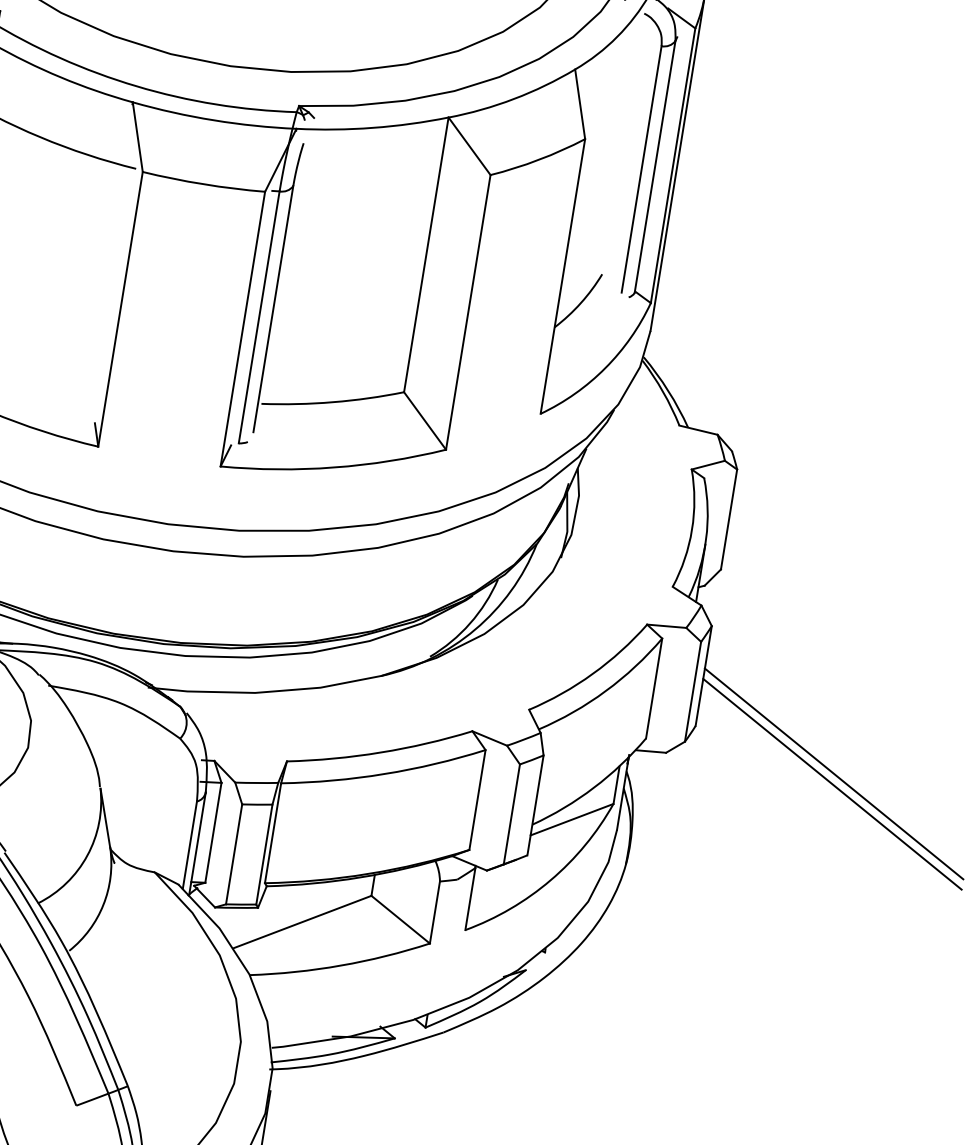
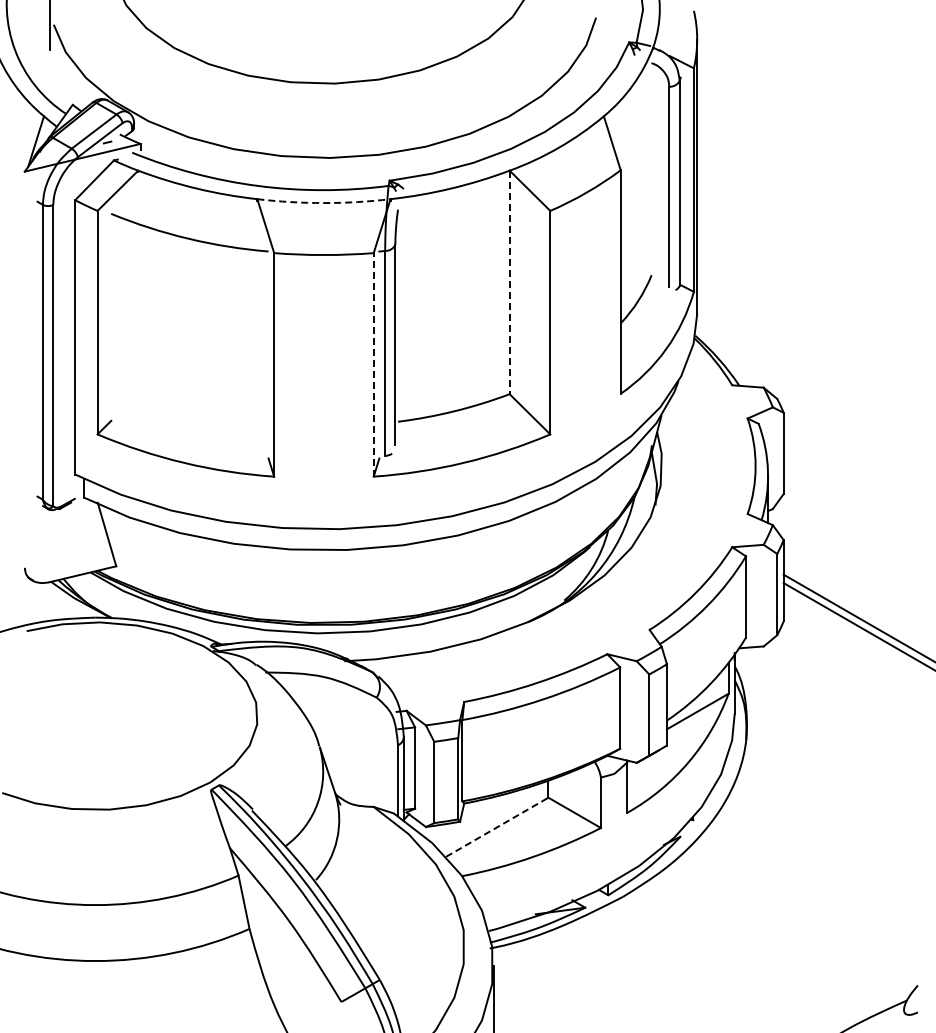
arc: (213, 120) -> (323, 203), solid -> dashed
line: (426, 254) -> (509, 282), solid -> dashed
line: (242, 328) -> (373, 364), solid -> dashed
line: (302, 922) -> (497, 827), solid -> dashed

